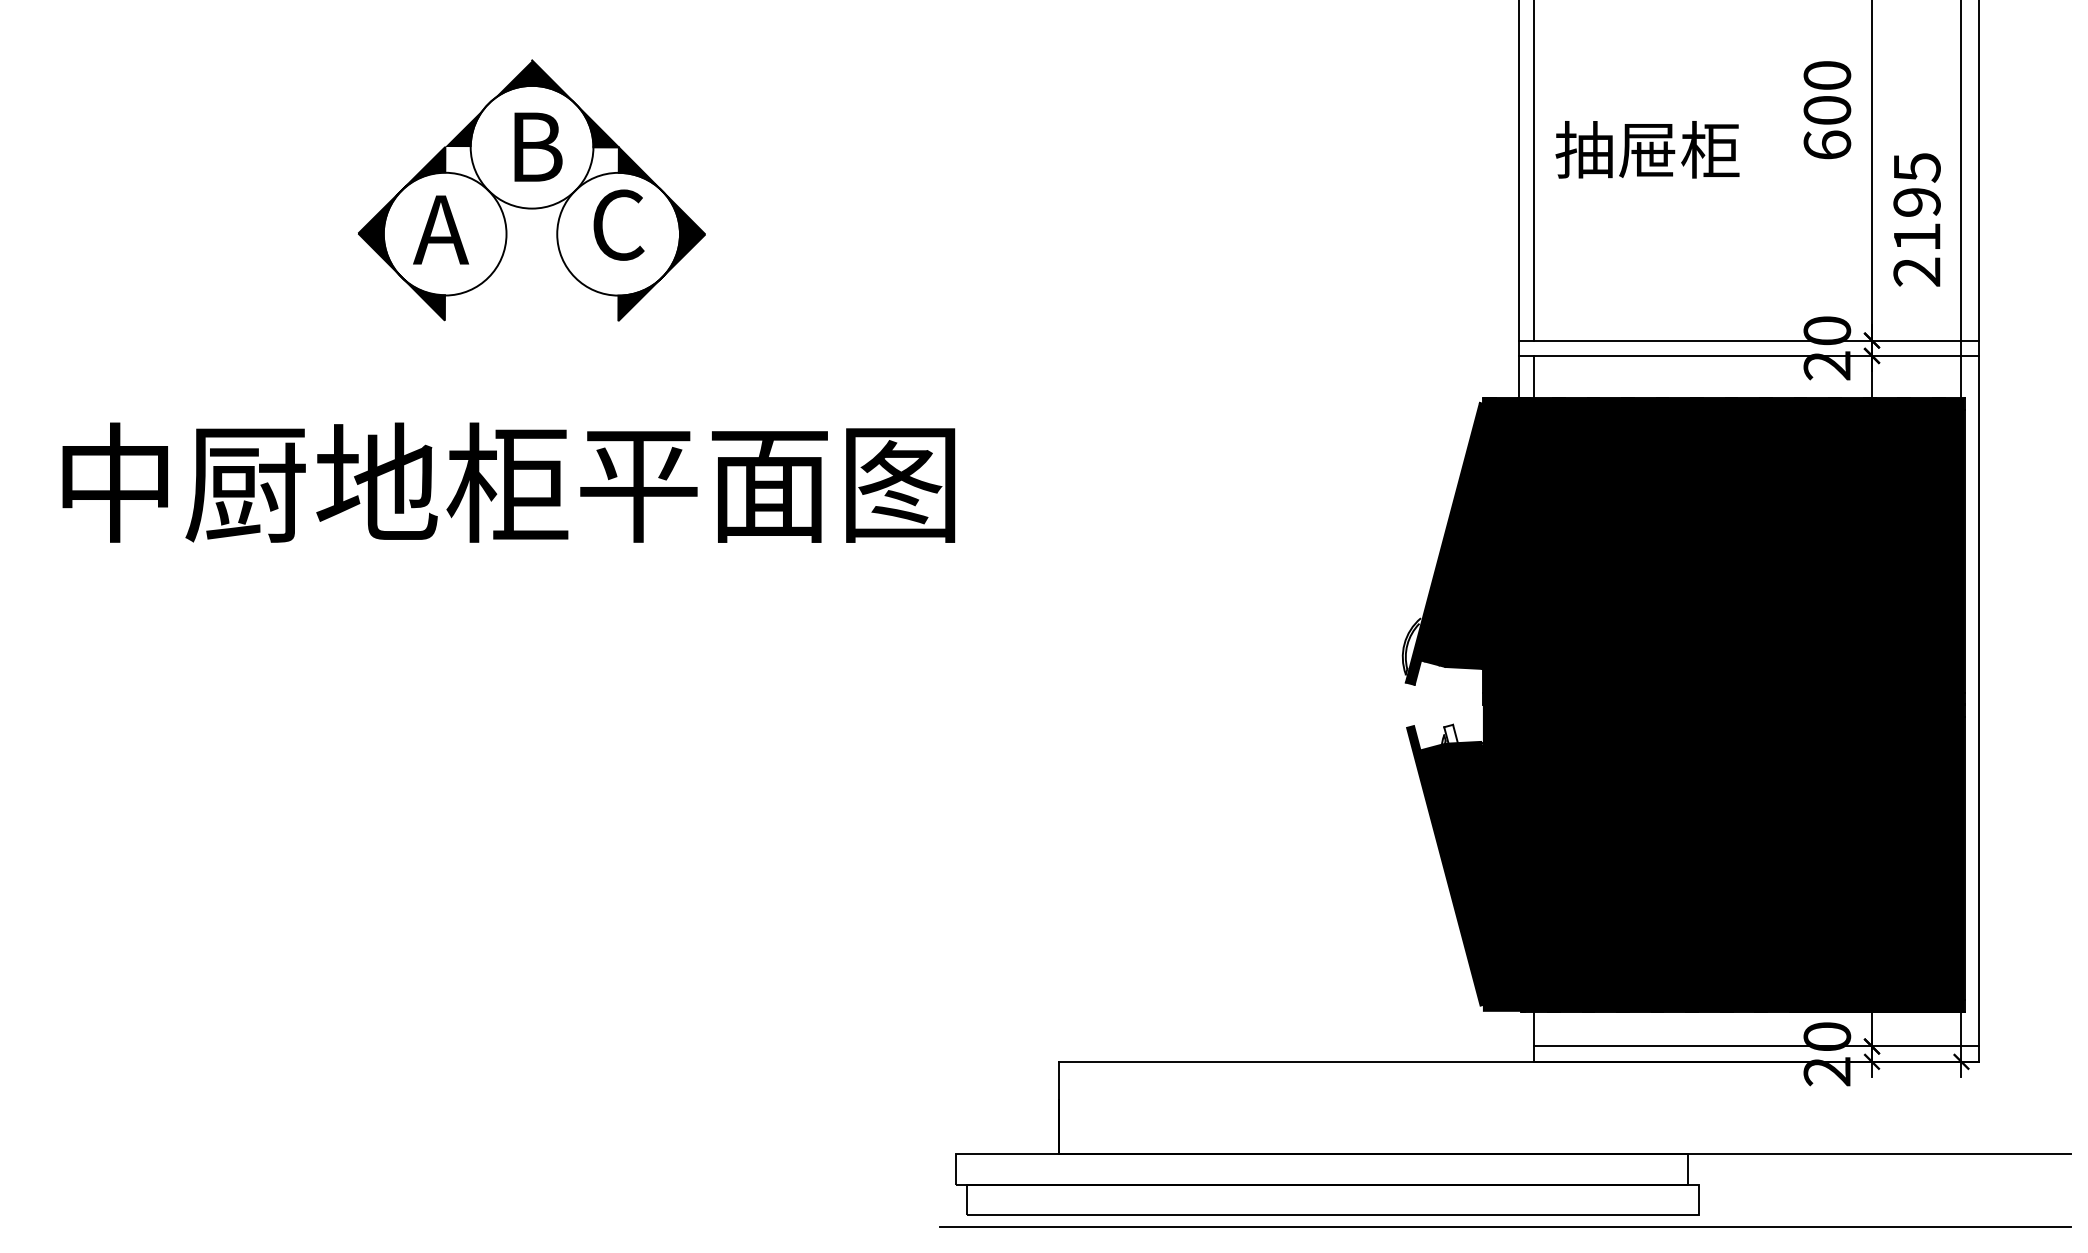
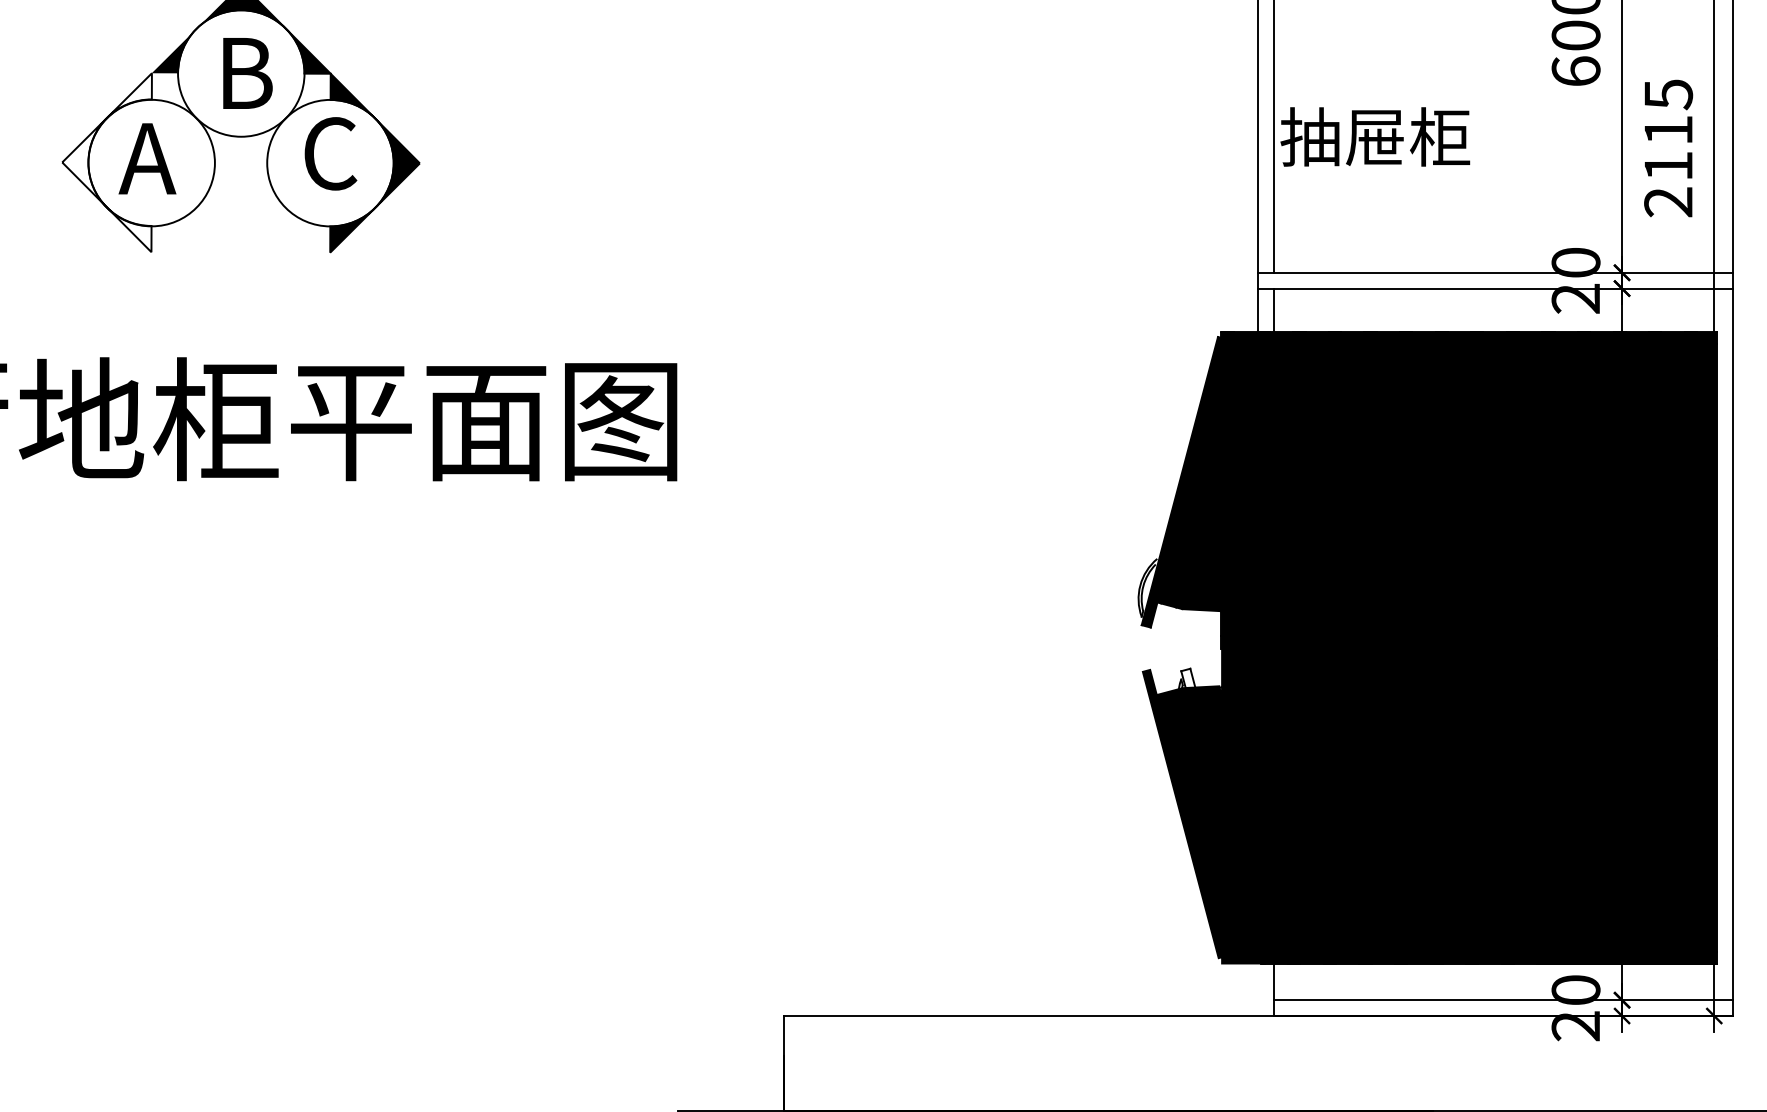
text: (1647, 149) -> (1375, 136), moved
text: (1916, 202) -> (1667, 130), 2195 -> 2115
fill: (401, 233) -> (106, 162), removed

